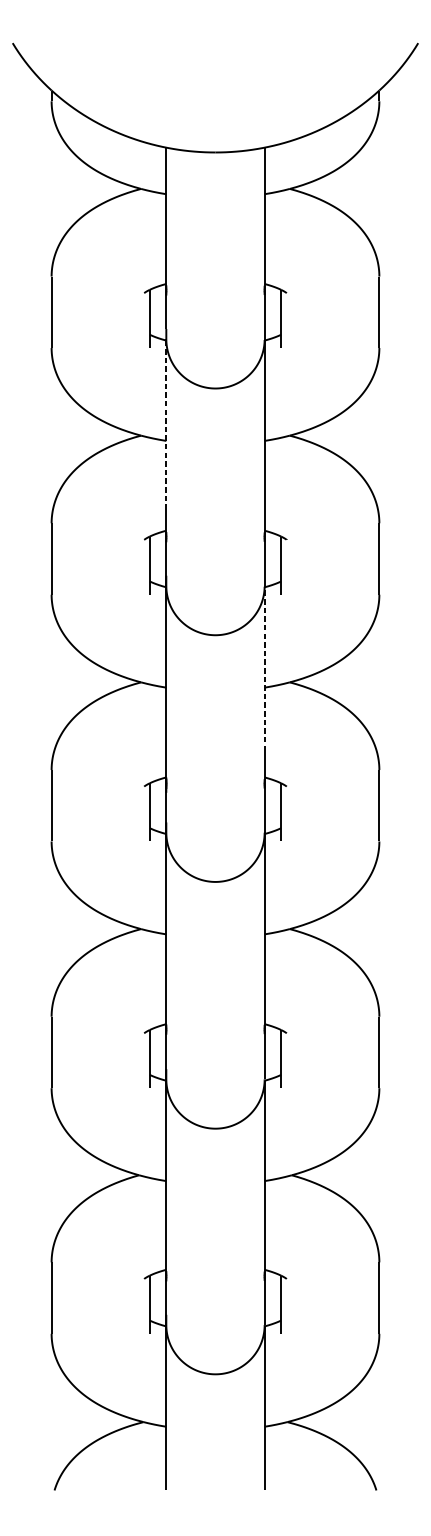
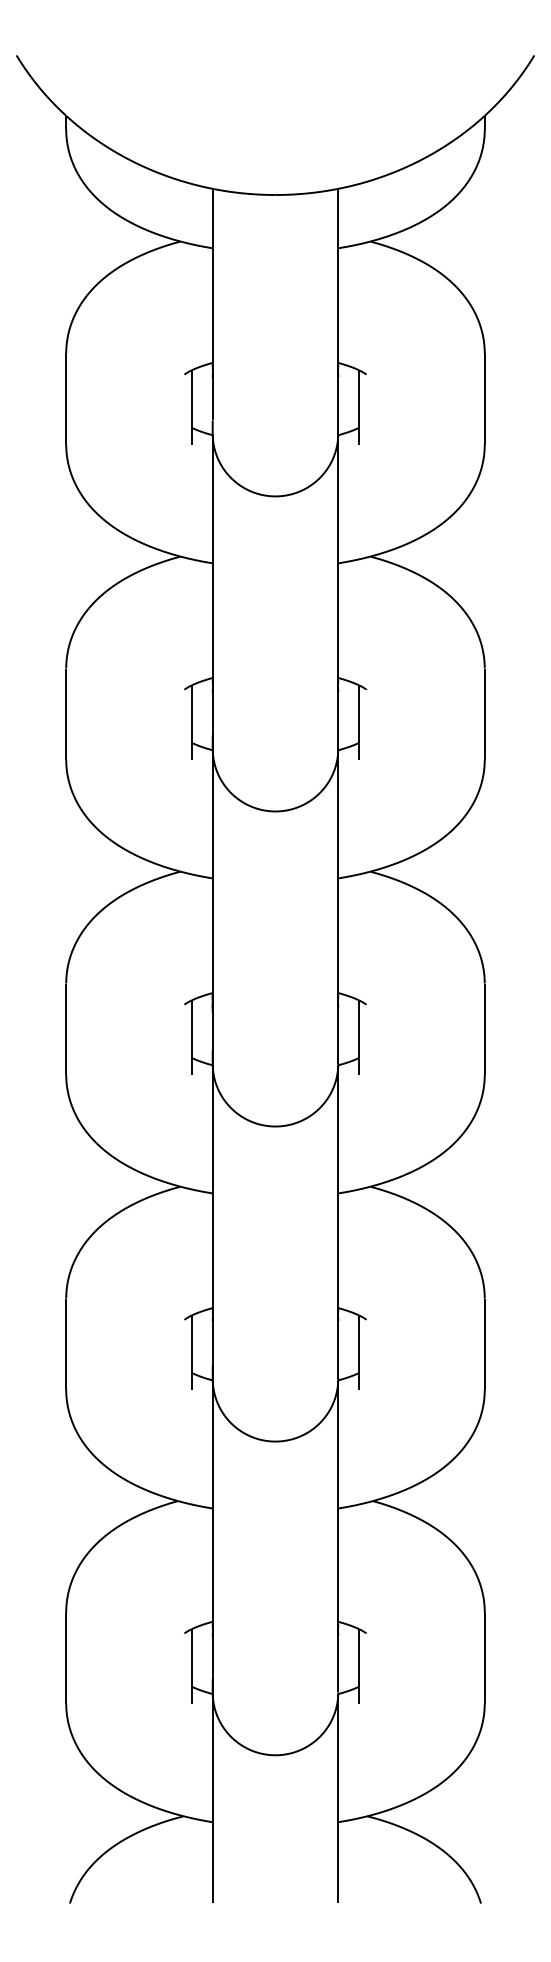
line: (166, 422) -> (212, 539), dashed -> solid
line: (264, 668) -> (338, 854), dashed -> solid

